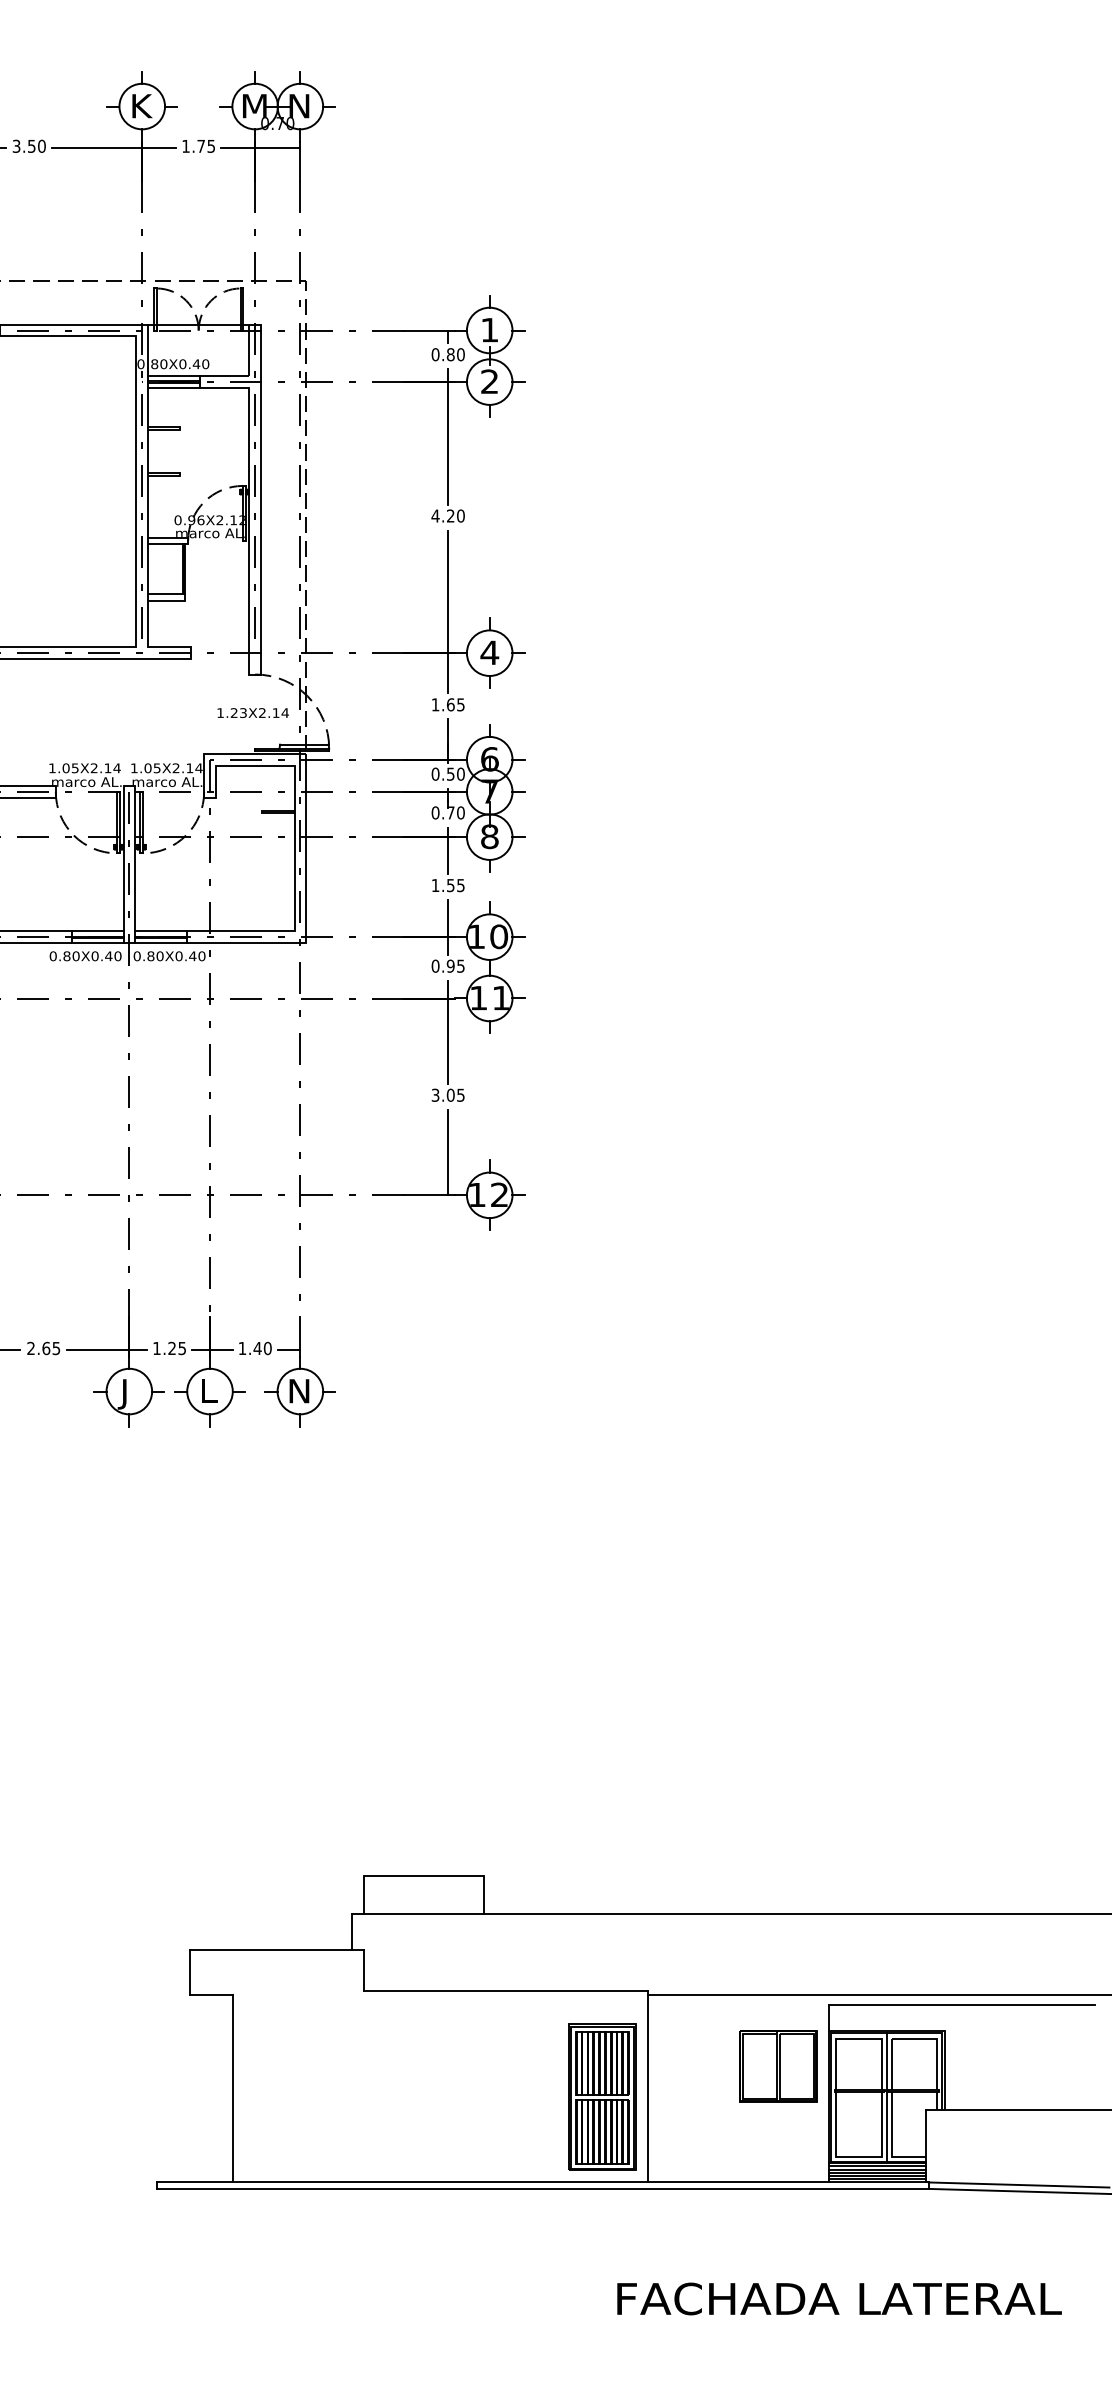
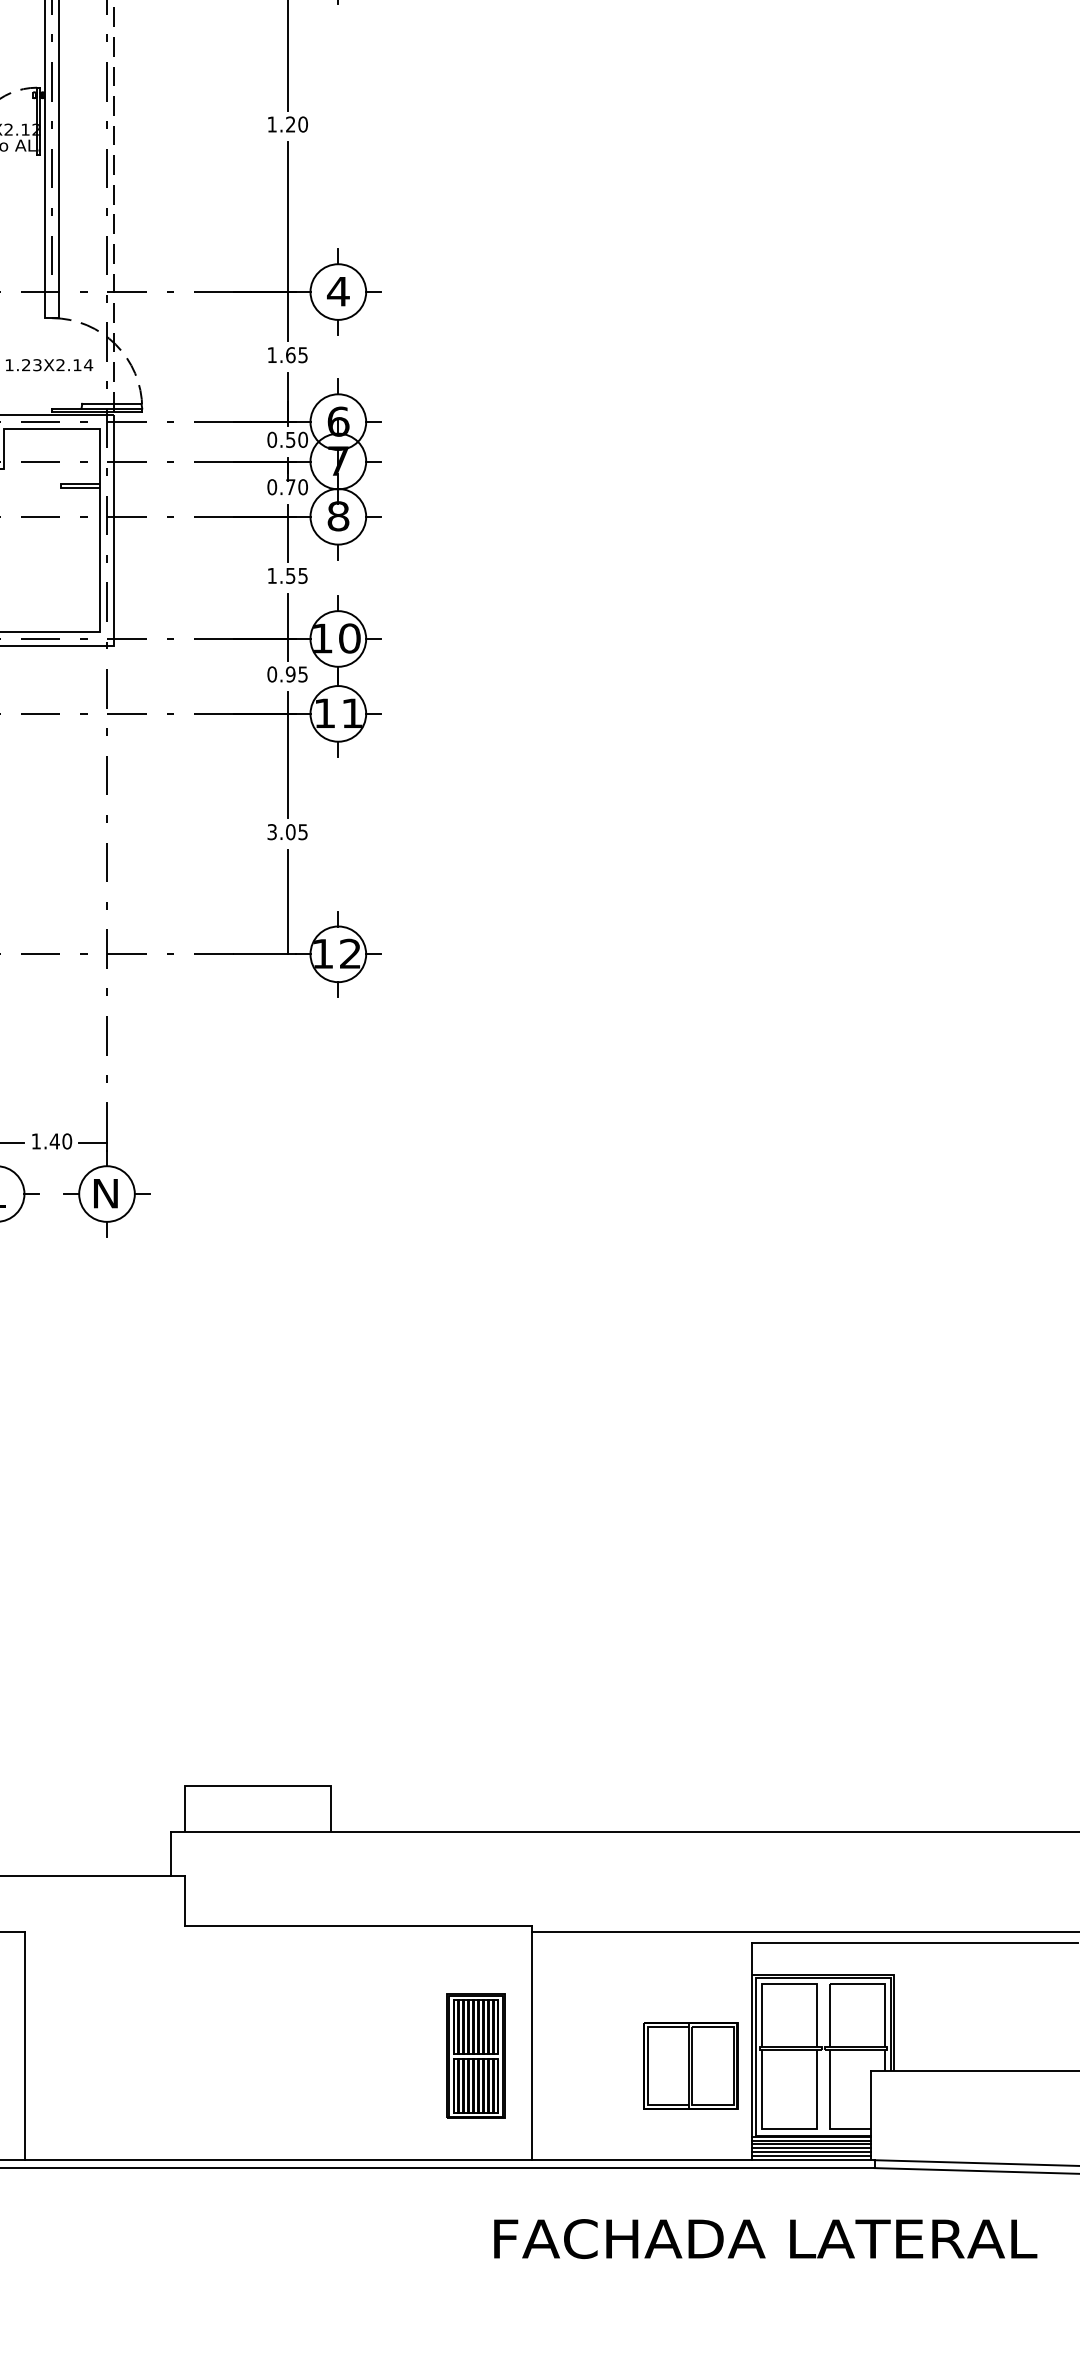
text: (435, 515) -> (272, 123), 4.20 -> 1.20
part: (778, 2066) -> (691, 2066), moved
part: (602, 2096) -> (476, 2055), size x0.7
line: (886, 2097) -> (823, 2056), removed
text: (839, 2298) -> (765, 2238), moved

